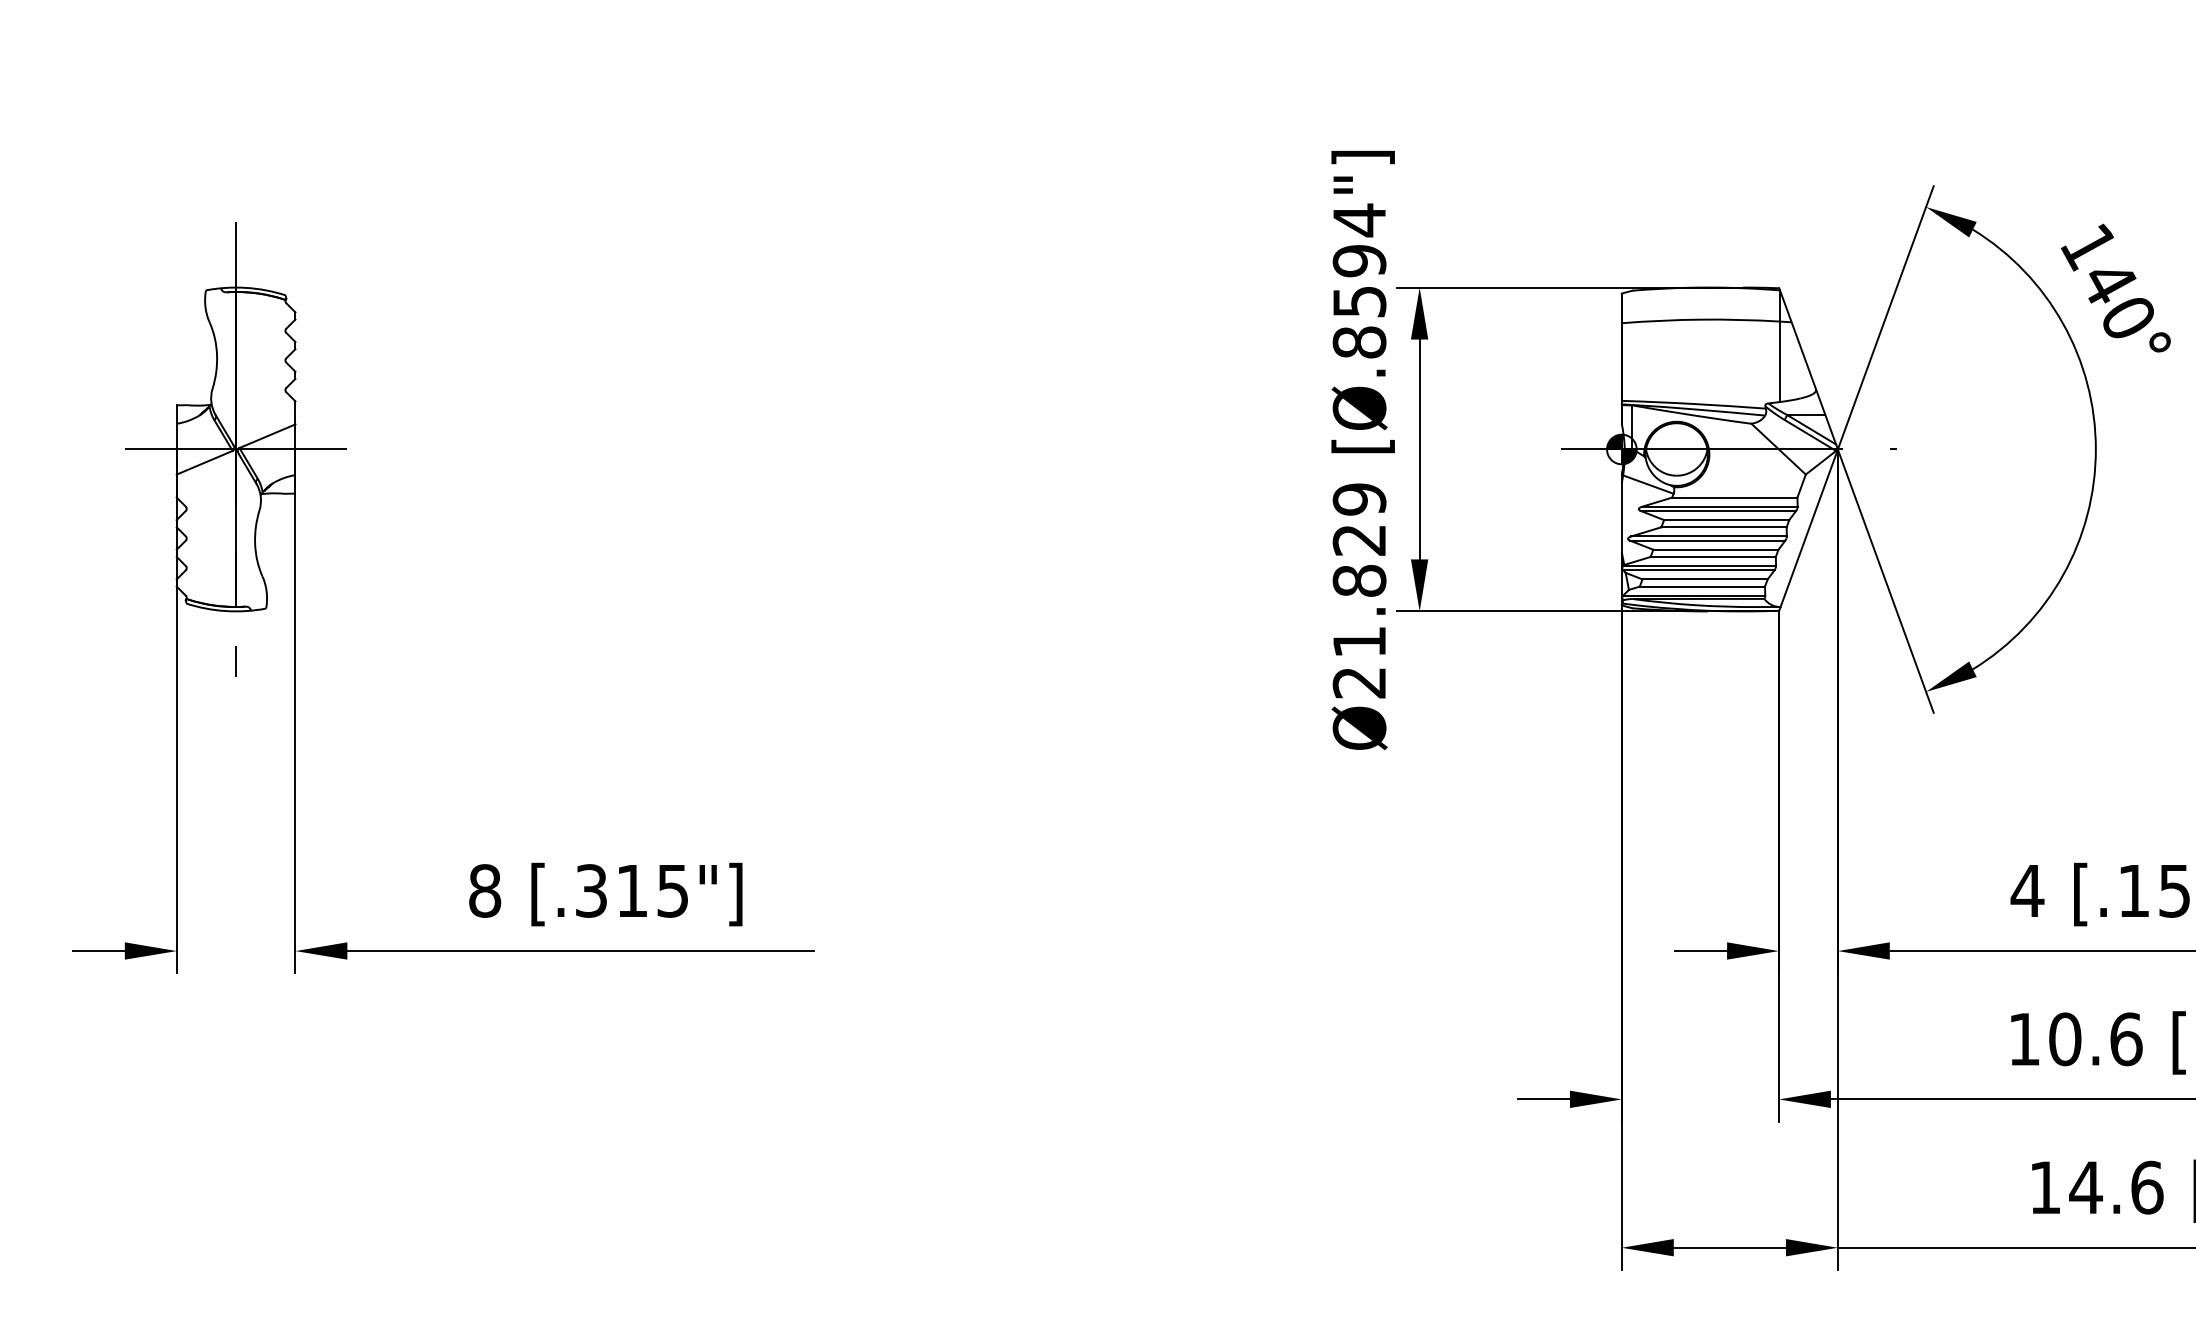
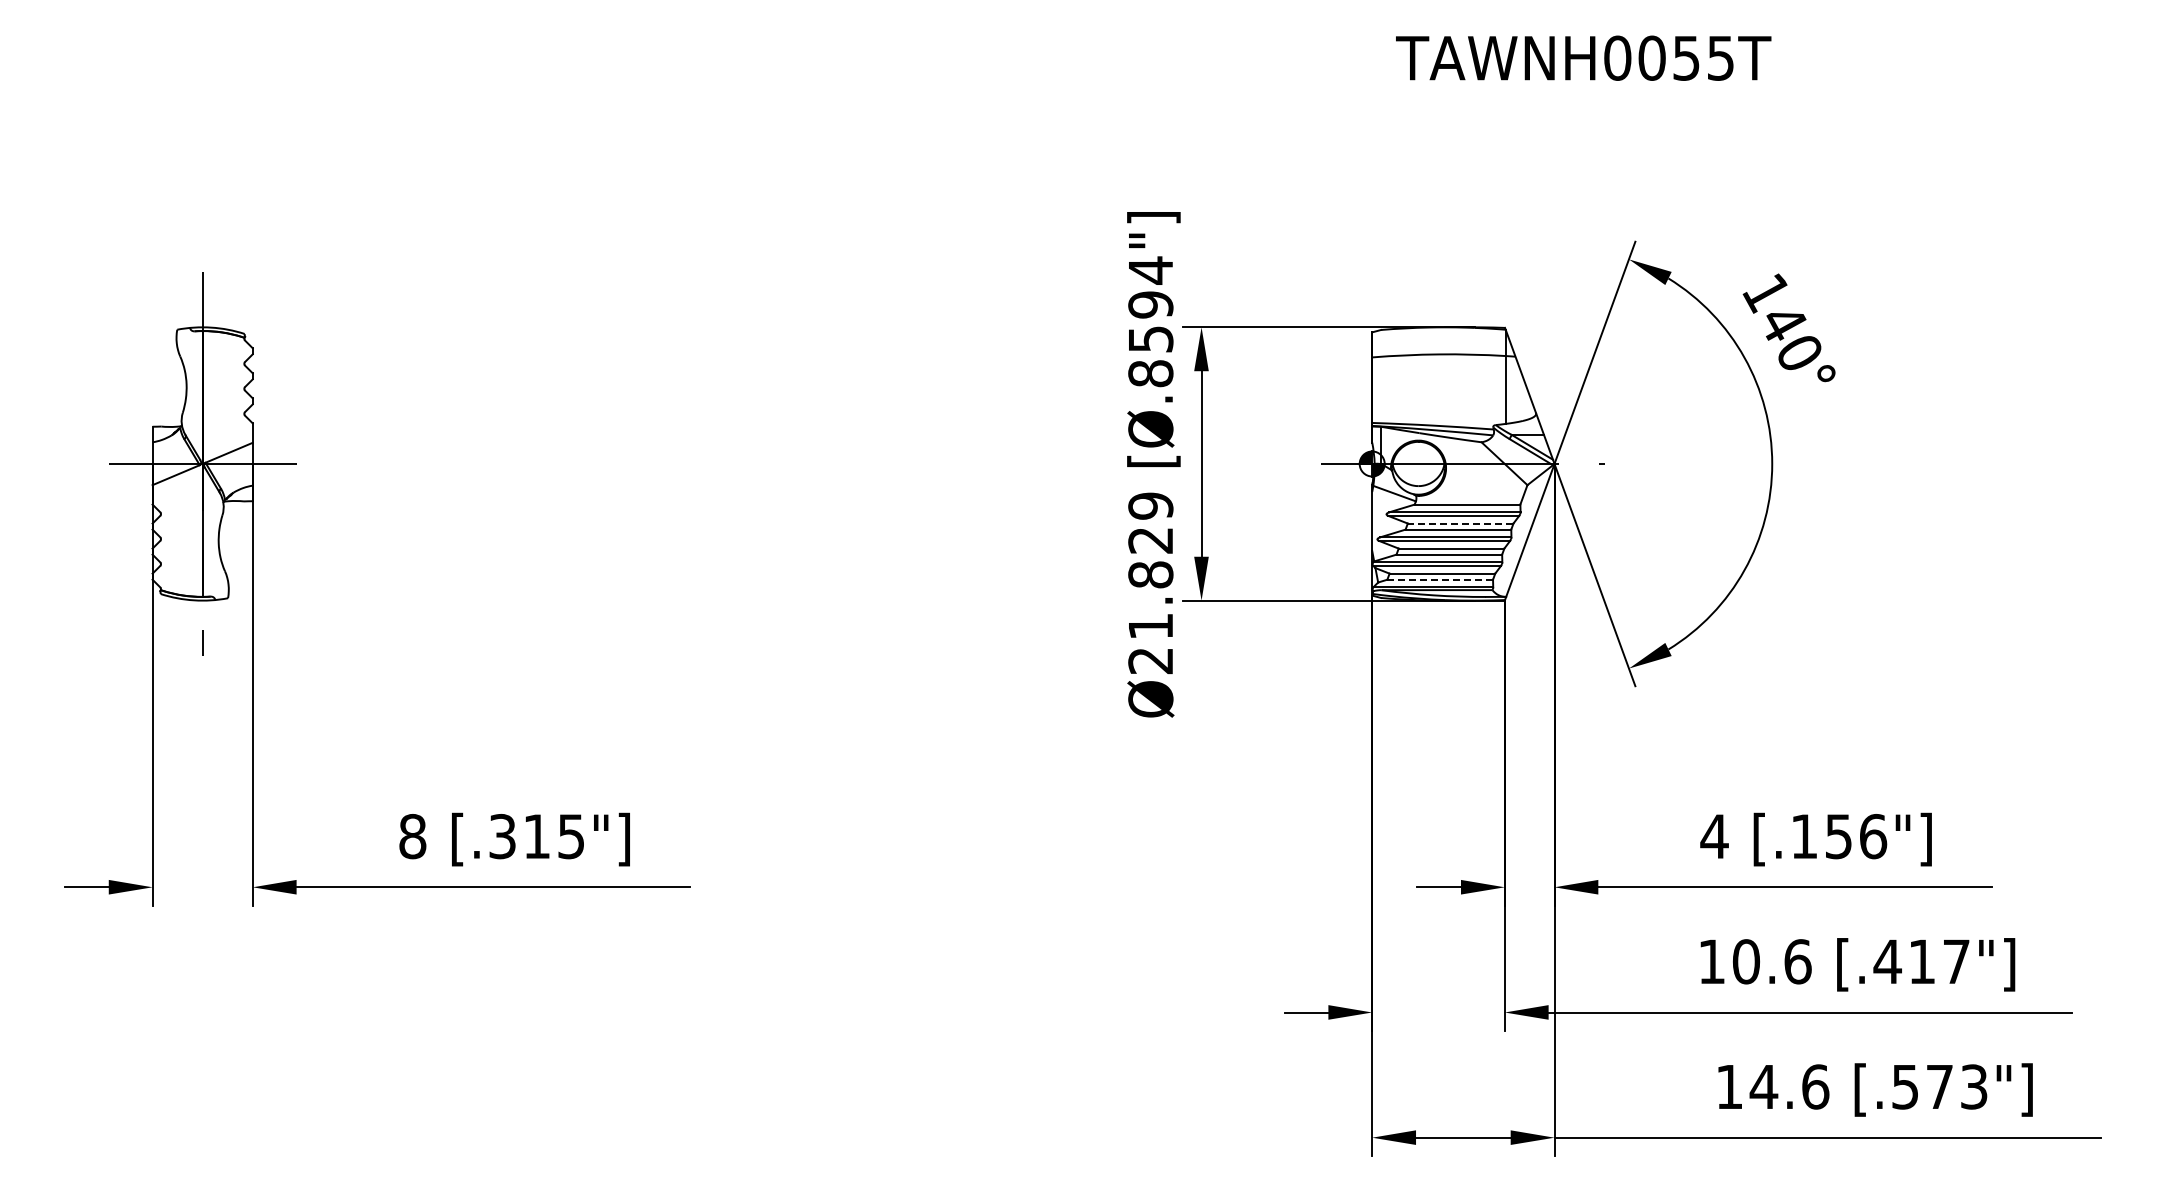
line: (1726, 520) -> (1460, 523), solid -> dashed
line: (1702, 586) -> (1440, 579), solid -> dashed

